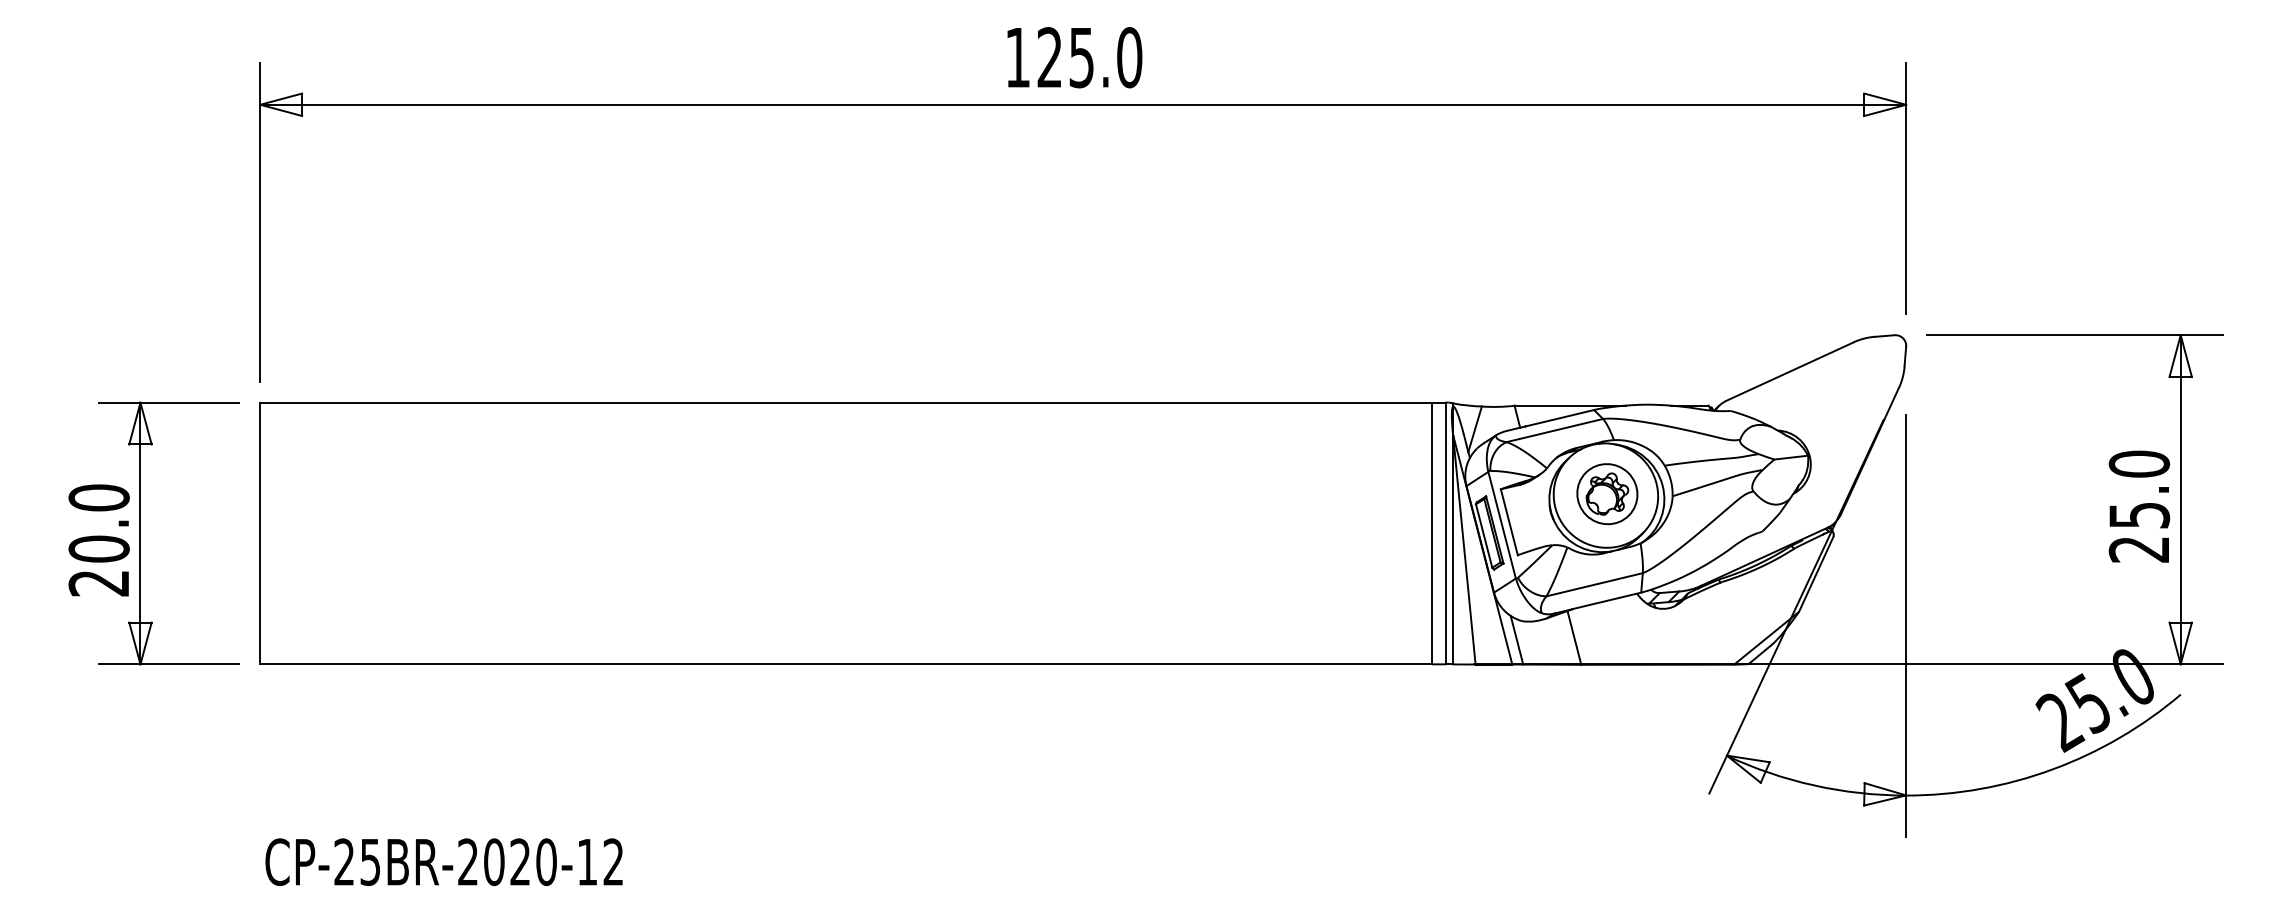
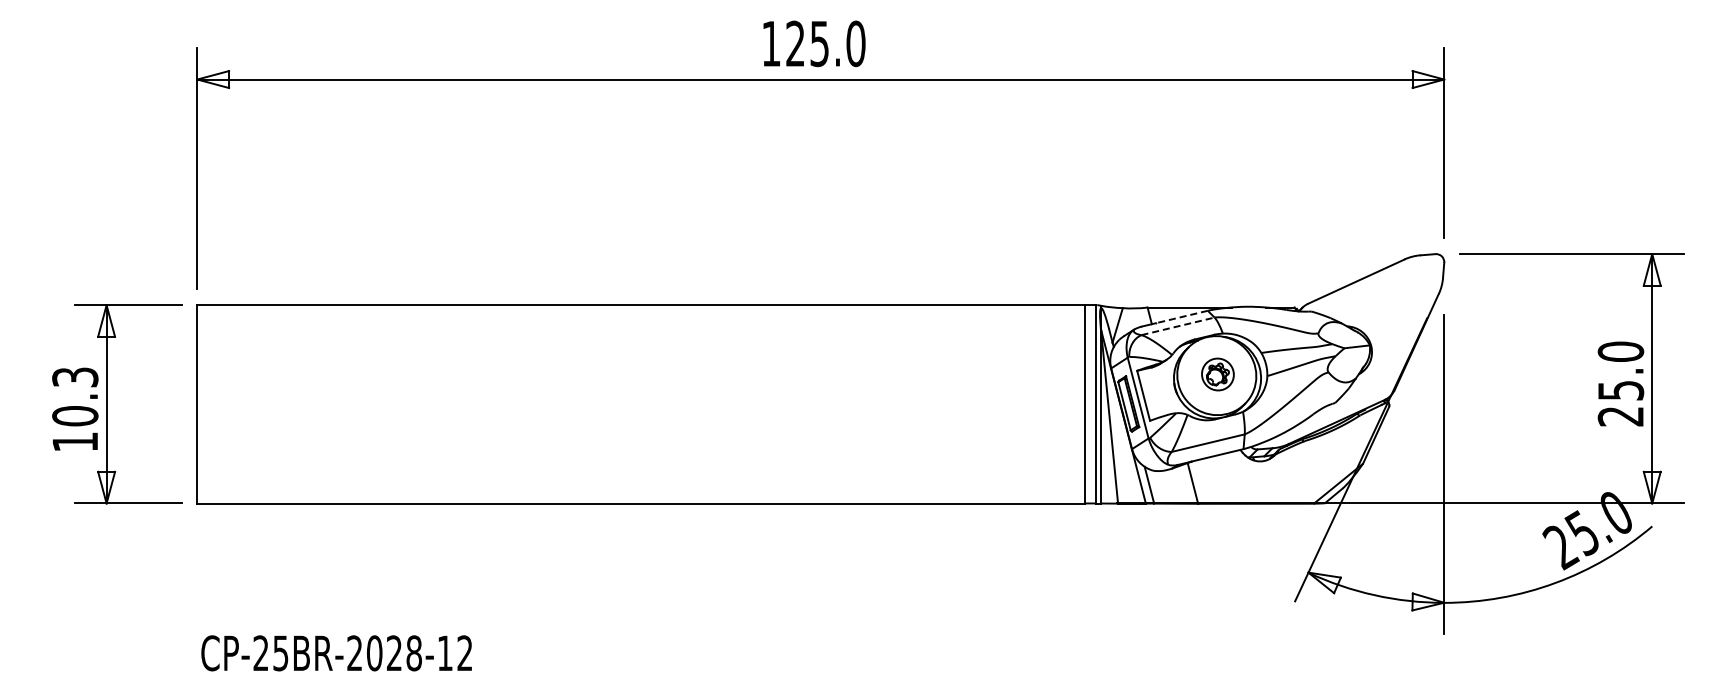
line: (1559, 418) -> (1181, 317), solid -> dashed
line: (1555, 430) -> (1178, 326), solid -> dashed
part: (1606, 494) -> (1217, 374), size x0.7
text: (99, 540) -> (75, 409), 20.0 -> 10.3
text: (546, 862) -> (414, 653), CP-25BR-2020-12 -> CP-25BR-2028-12

